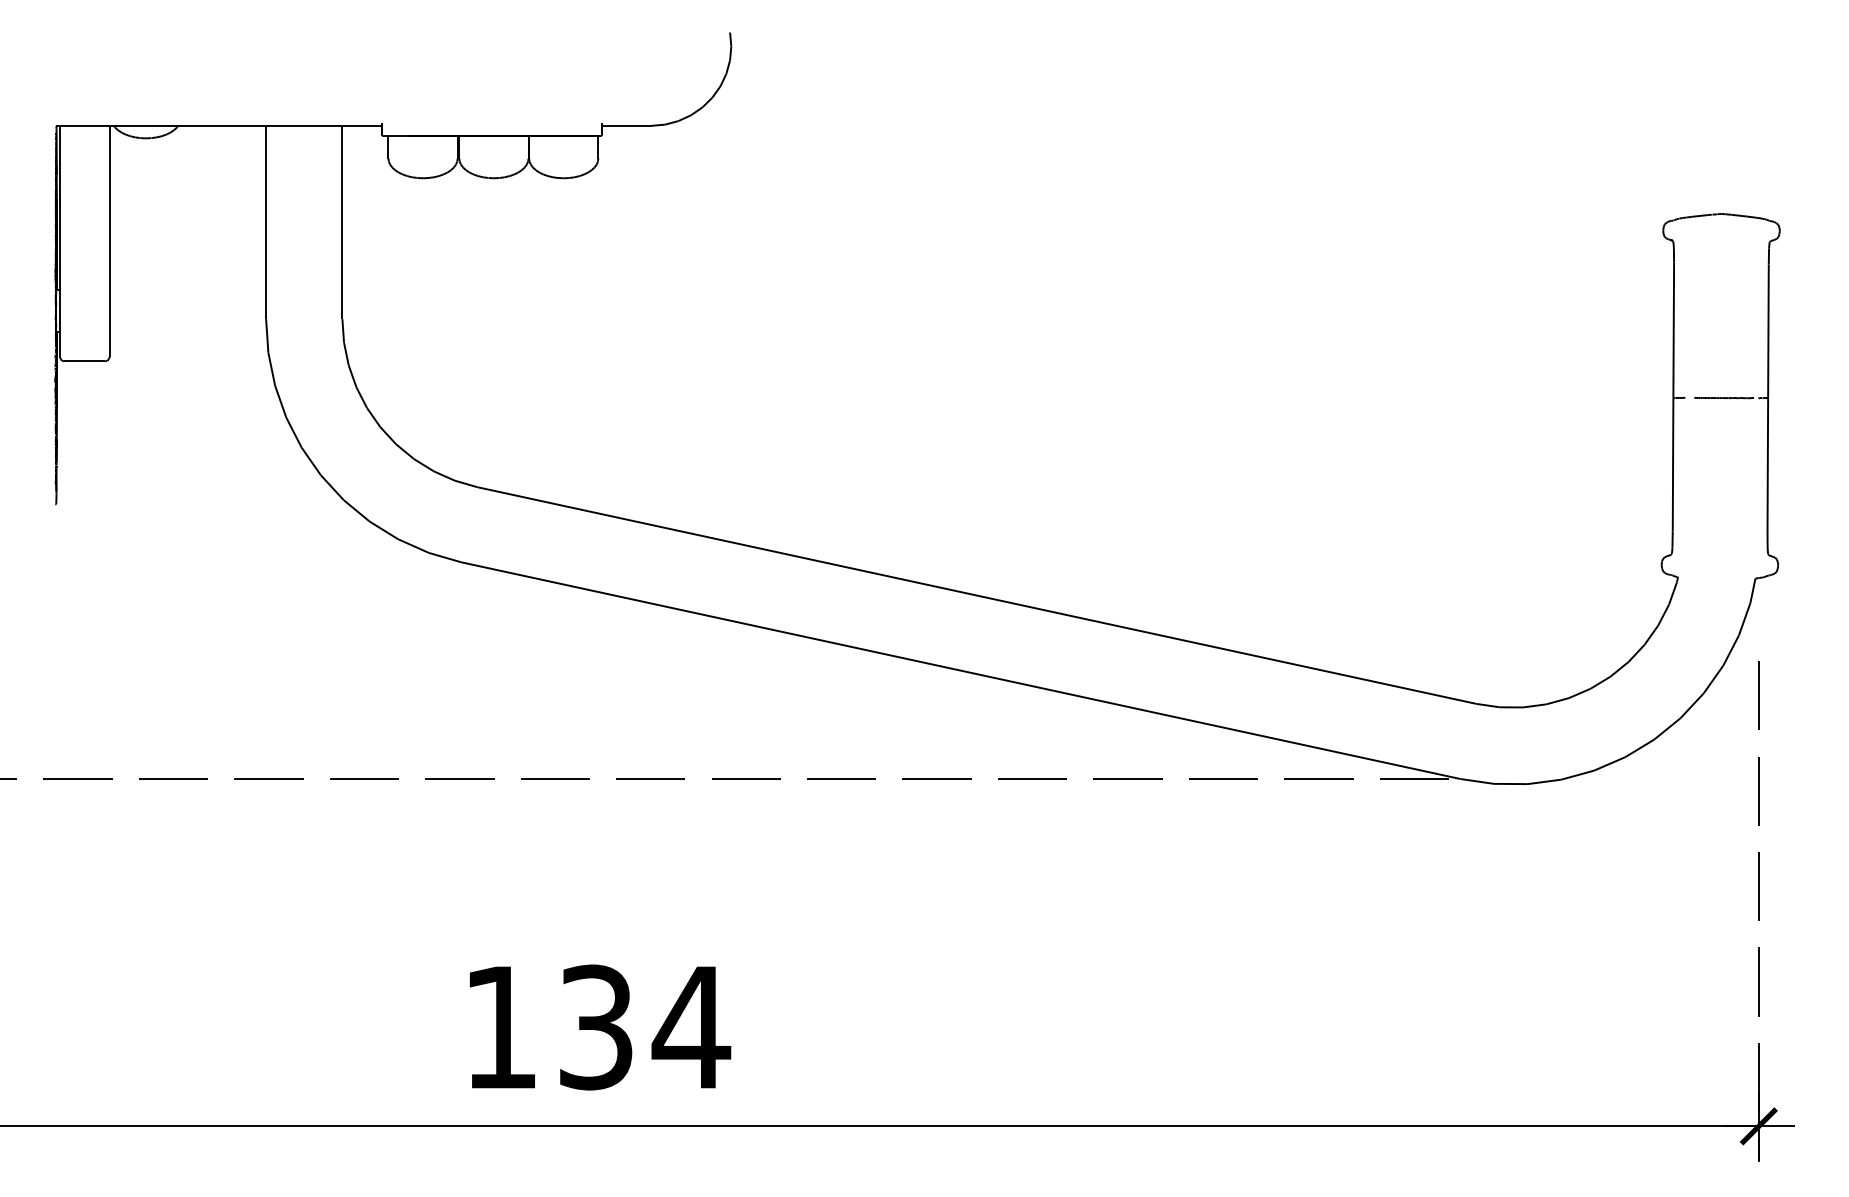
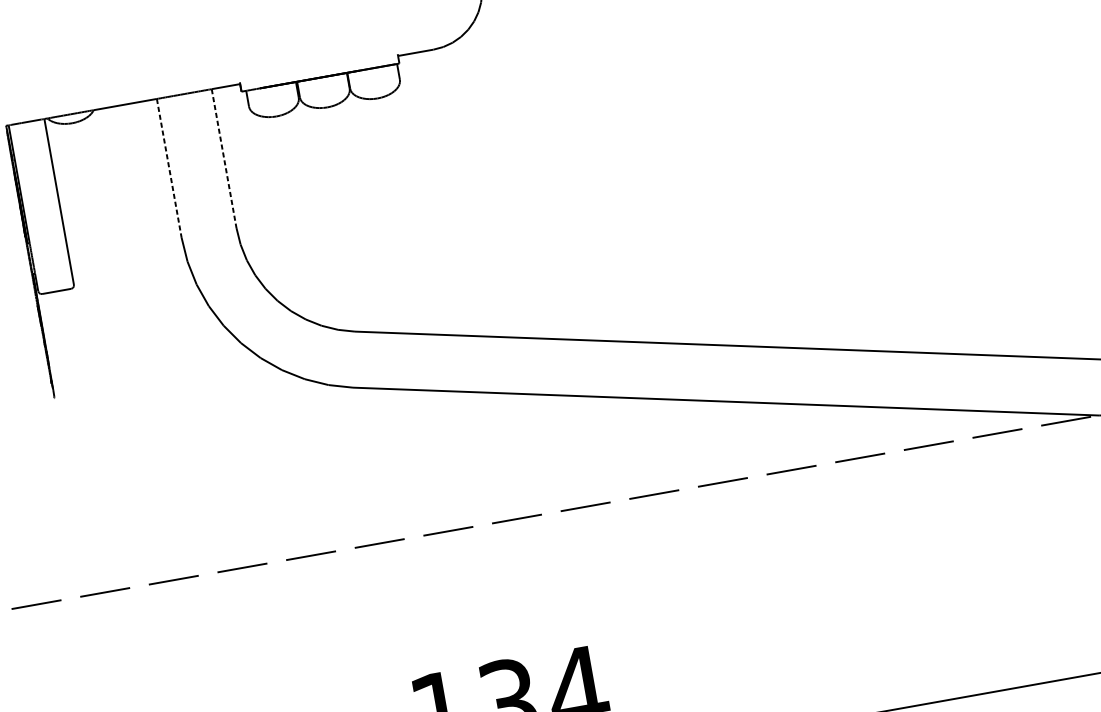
line: (266, 222) -> (169, 168), solid -> dashed
line: (342, 222) -> (224, 158), solid -> dashed

